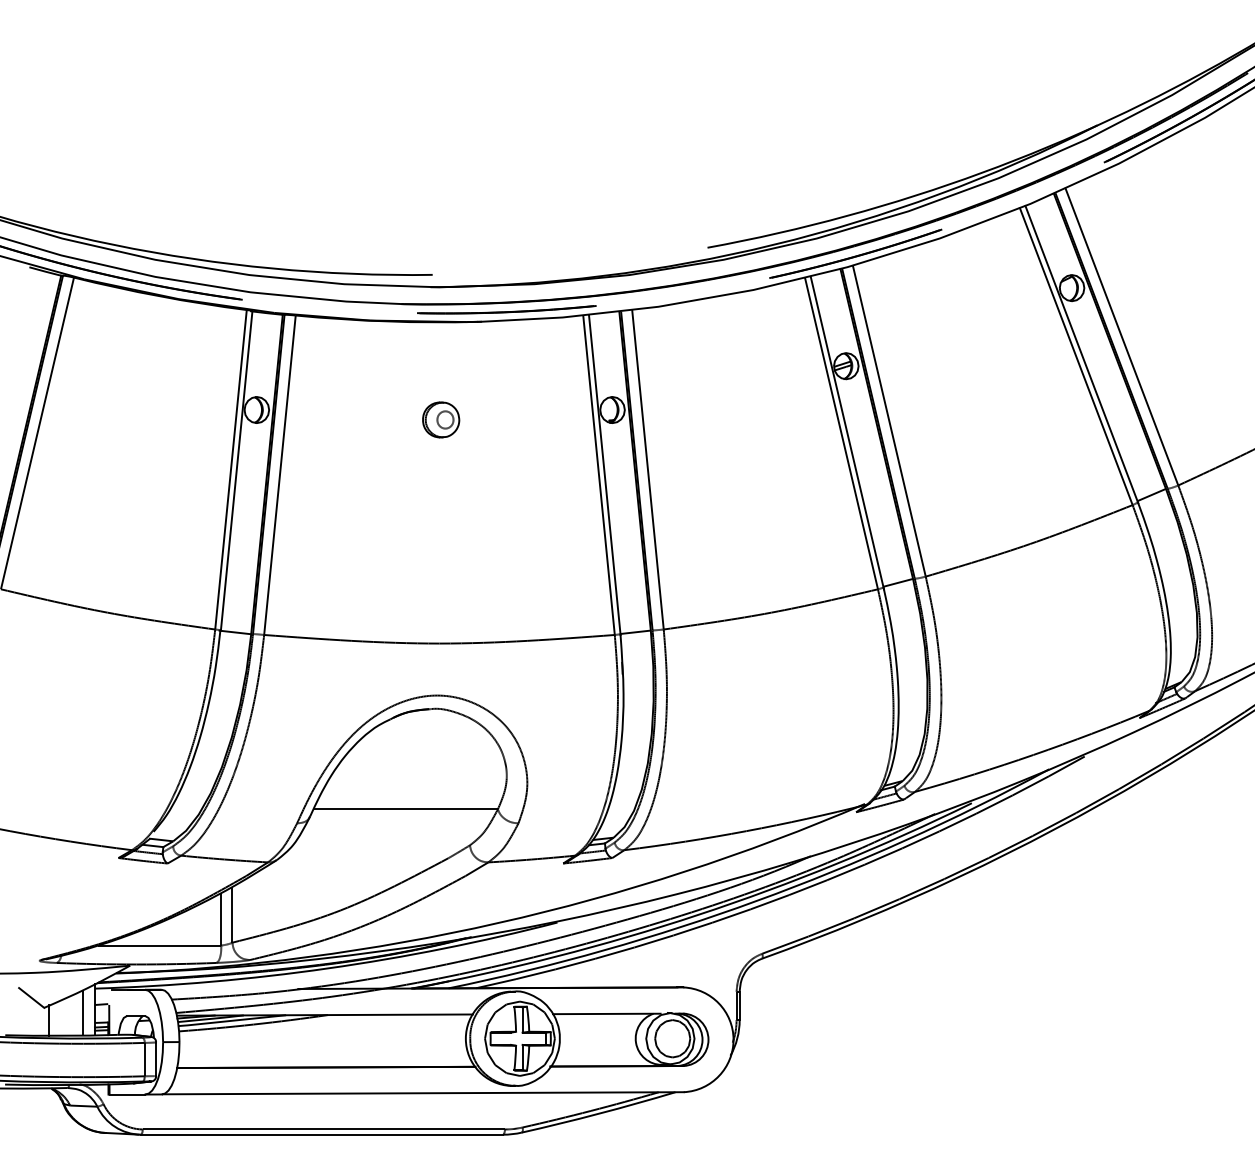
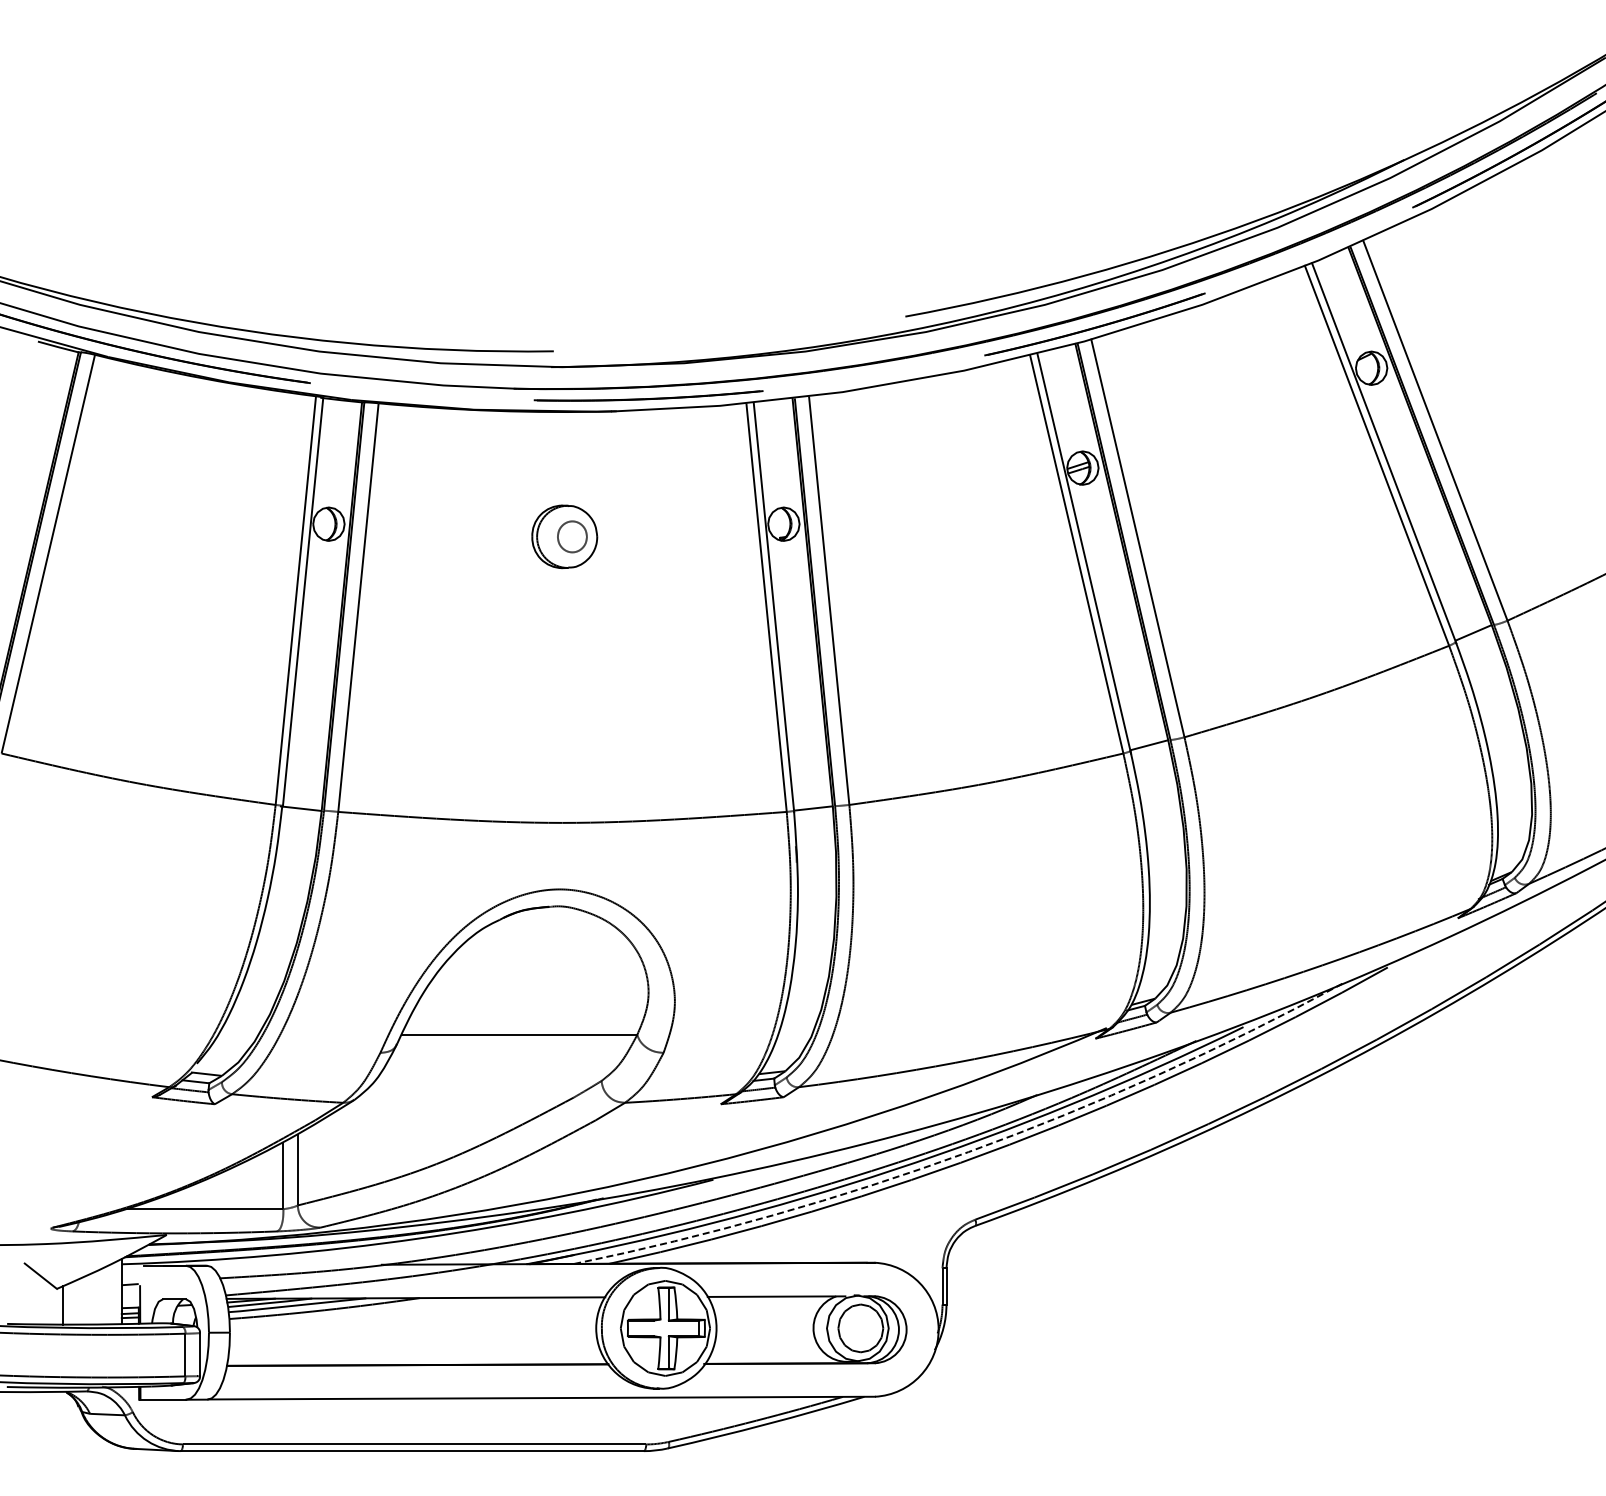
part: (441, 419) -> (564, 536), size x1.4
arc: (756, 901) -> (968, 1152), solid -> dashed
line: (83, 1013) -> (107, 1295), removed

